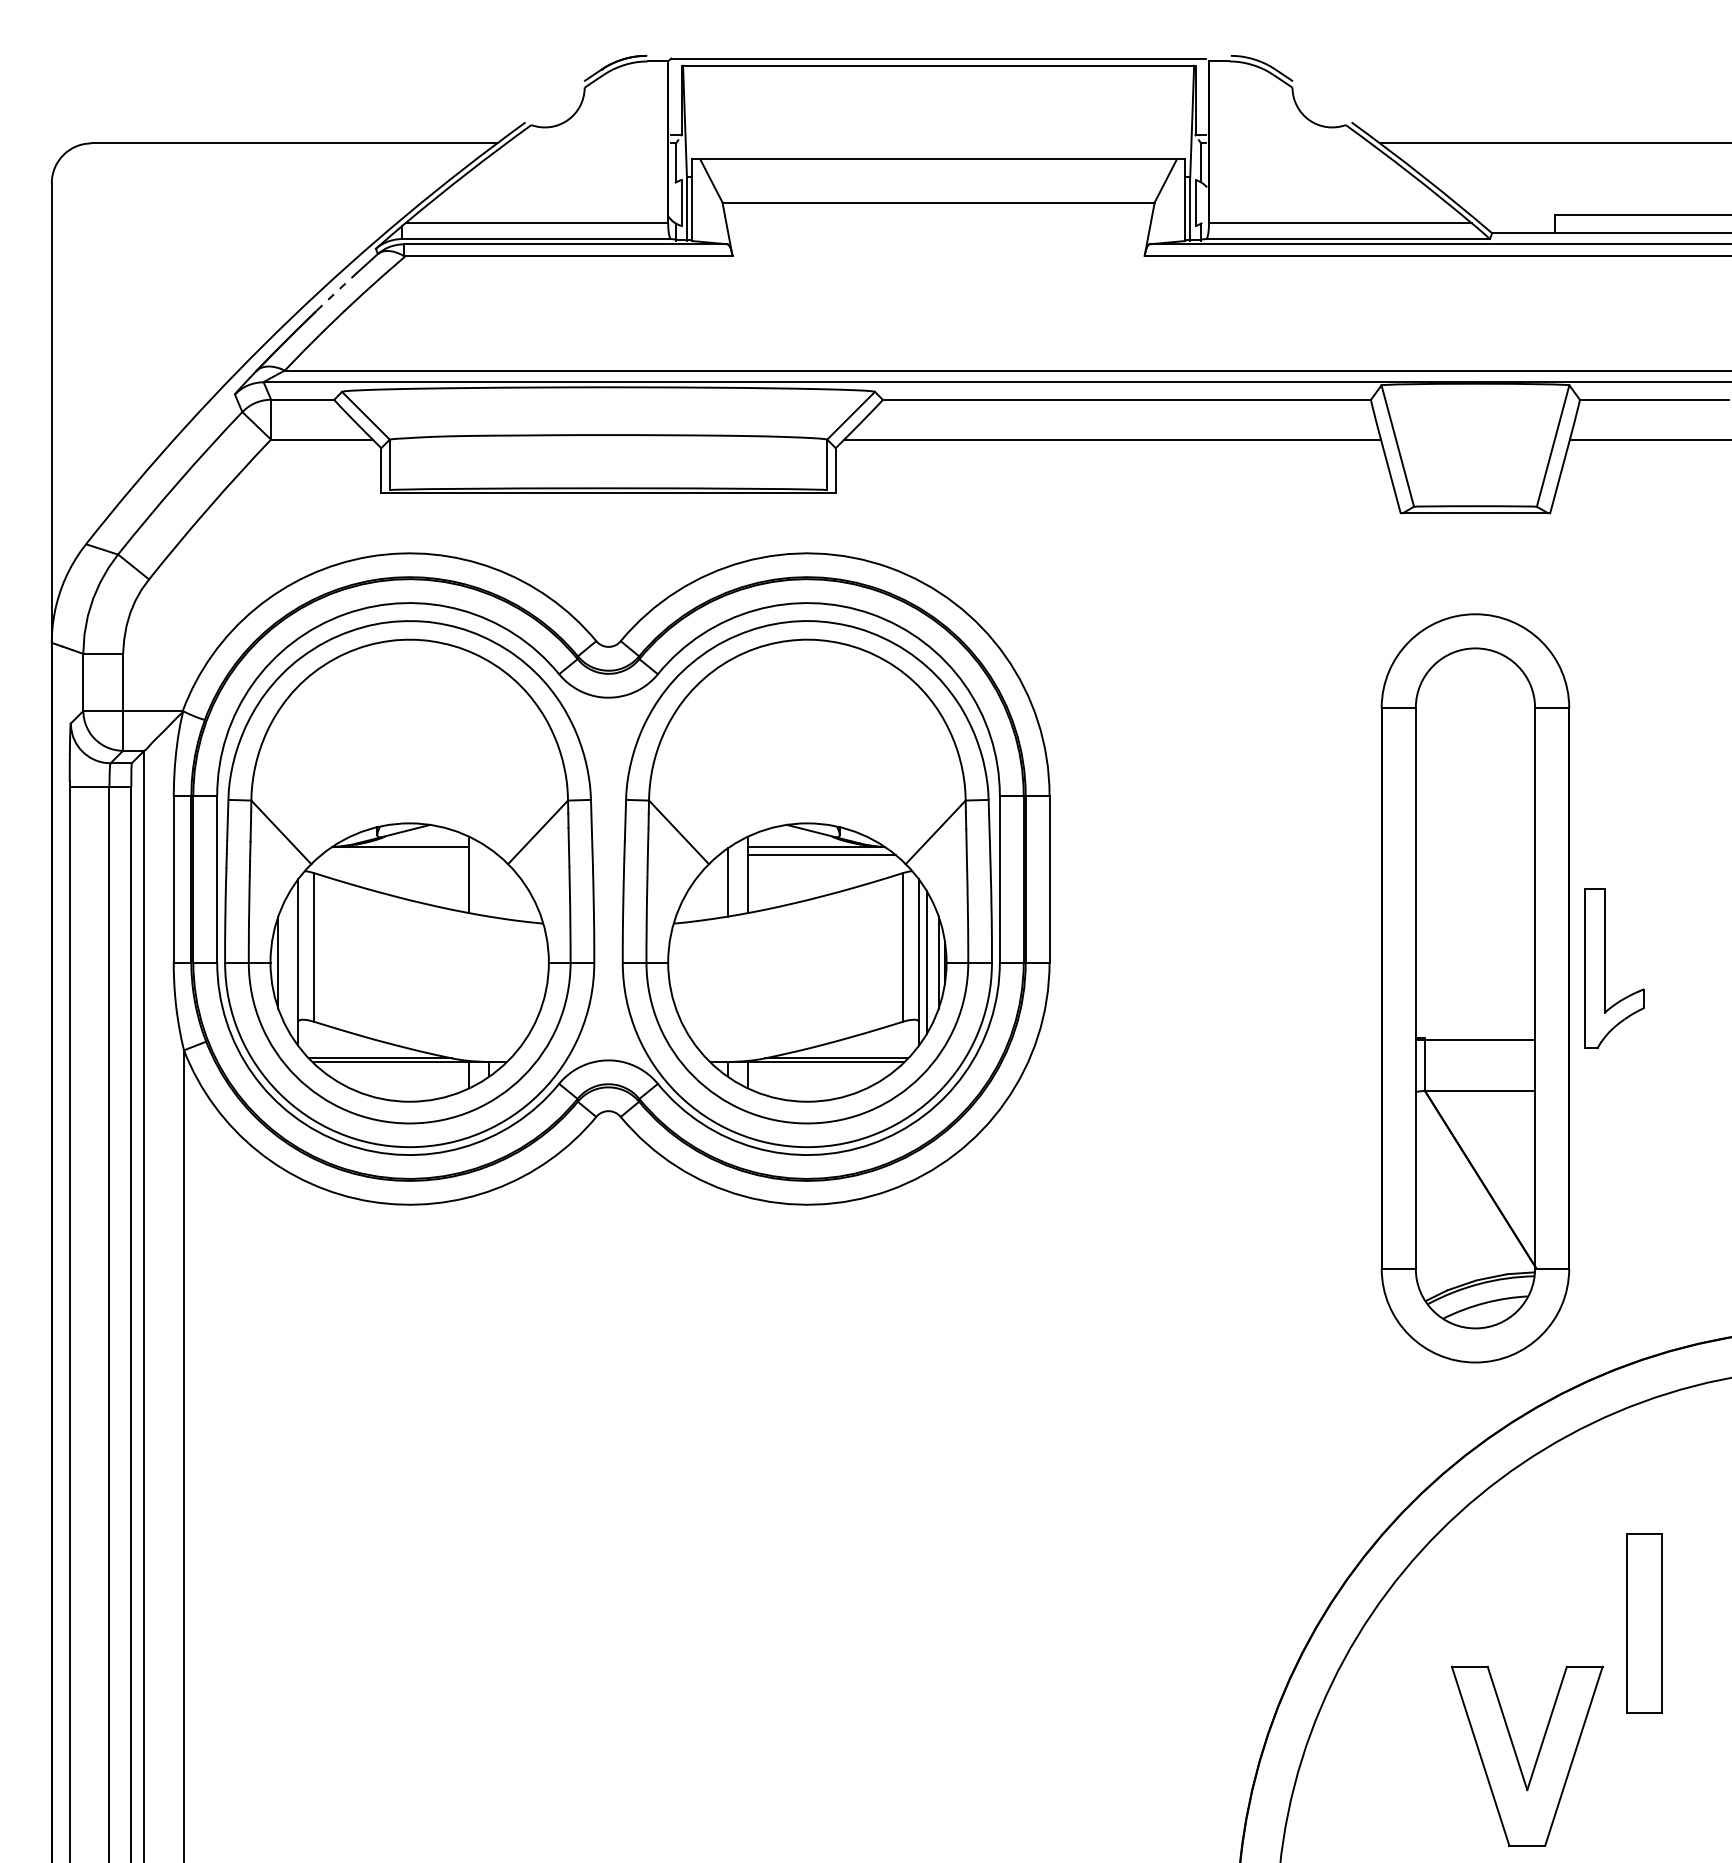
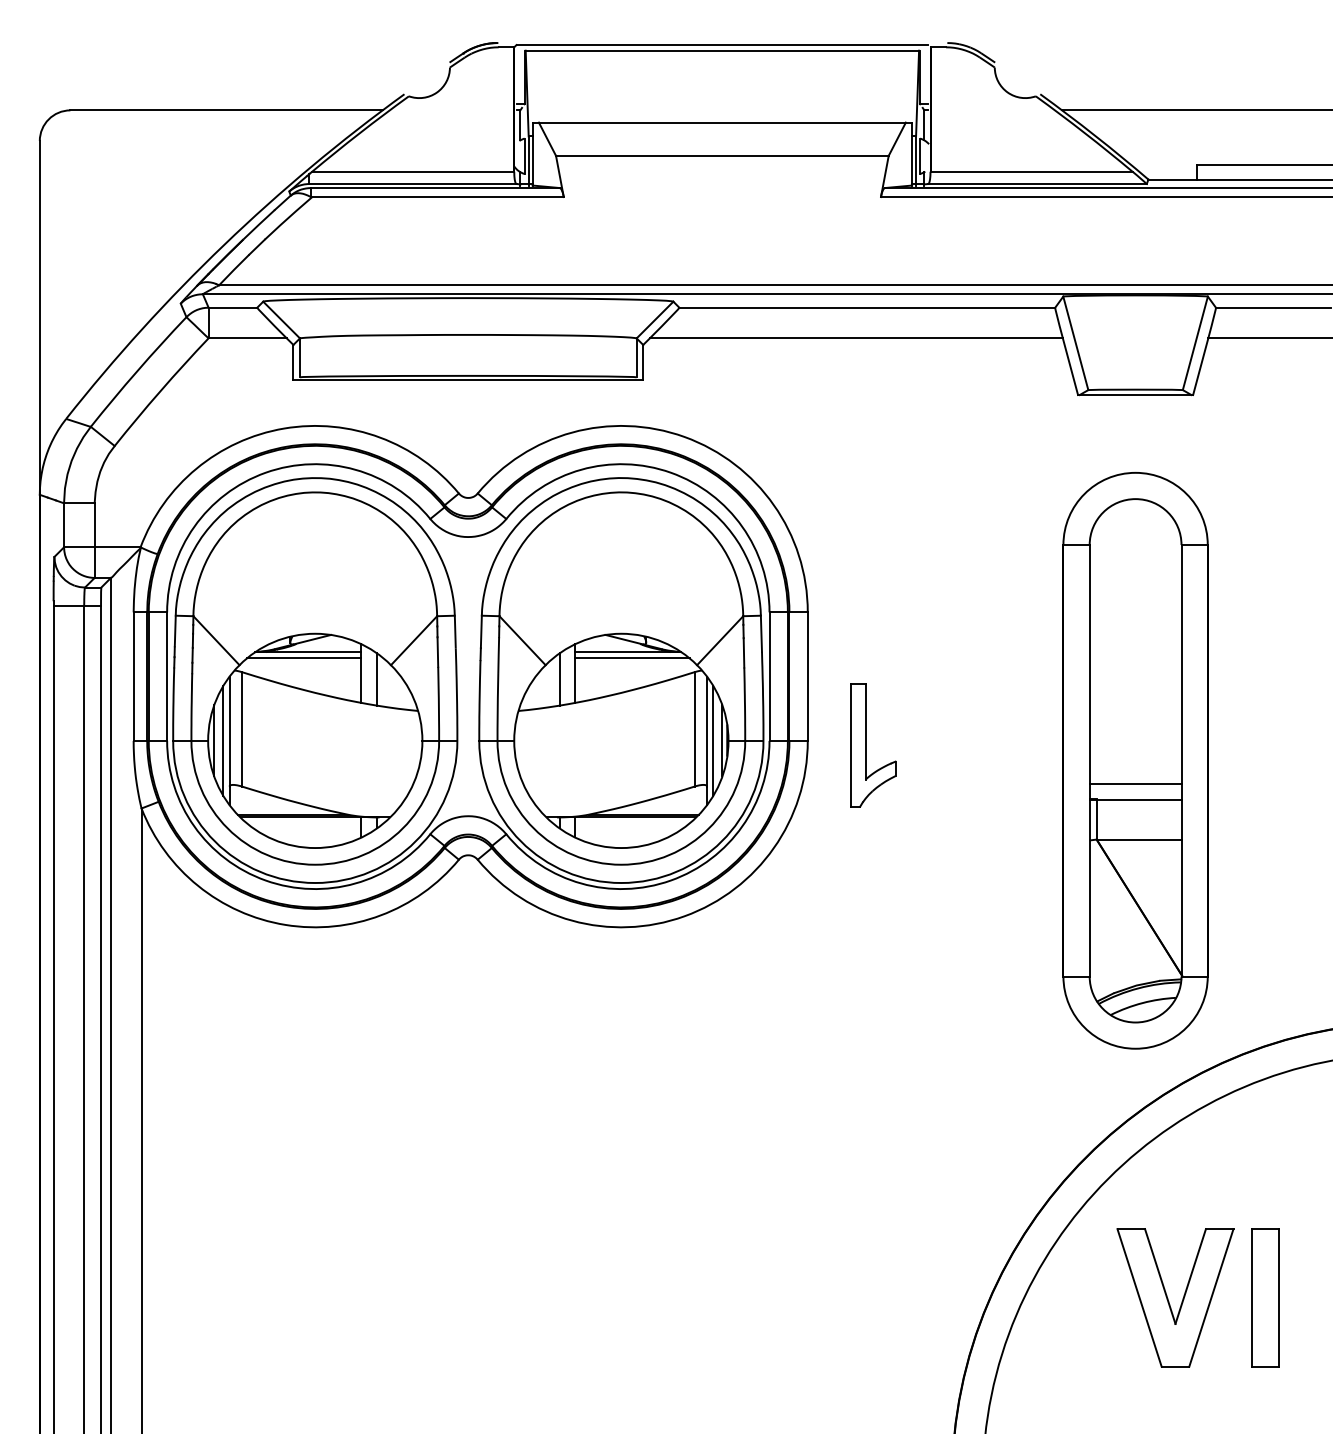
line: (336, 291) -> (258, 224), dashed -> solid
line: (395, 855) -> (304, 658), added
line: (489, 882) -> (376, 679), added
line: (290, 961) -> (223, 740), added
part: (1605, 968) -> (866, 745), moved
line: (1475, 1018) -> (1135, 783), added
part: (1644, 1623) -> (1265, 1298), moved
part: (1518, 1758) -> (1168, 1299), moved

